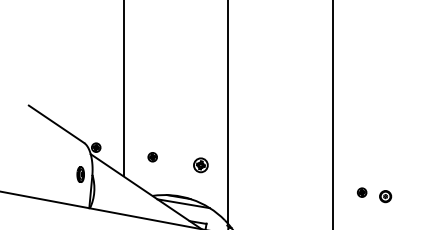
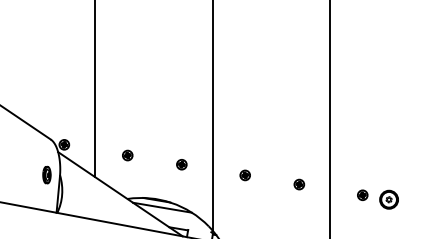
part: (200, 165) -> (181, 164), size x0.62
part: (257, 174) -> (245, 174), added
part: (305, 182) -> (299, 183), added
part: (385, 196) -> (388, 199), size x1.43

